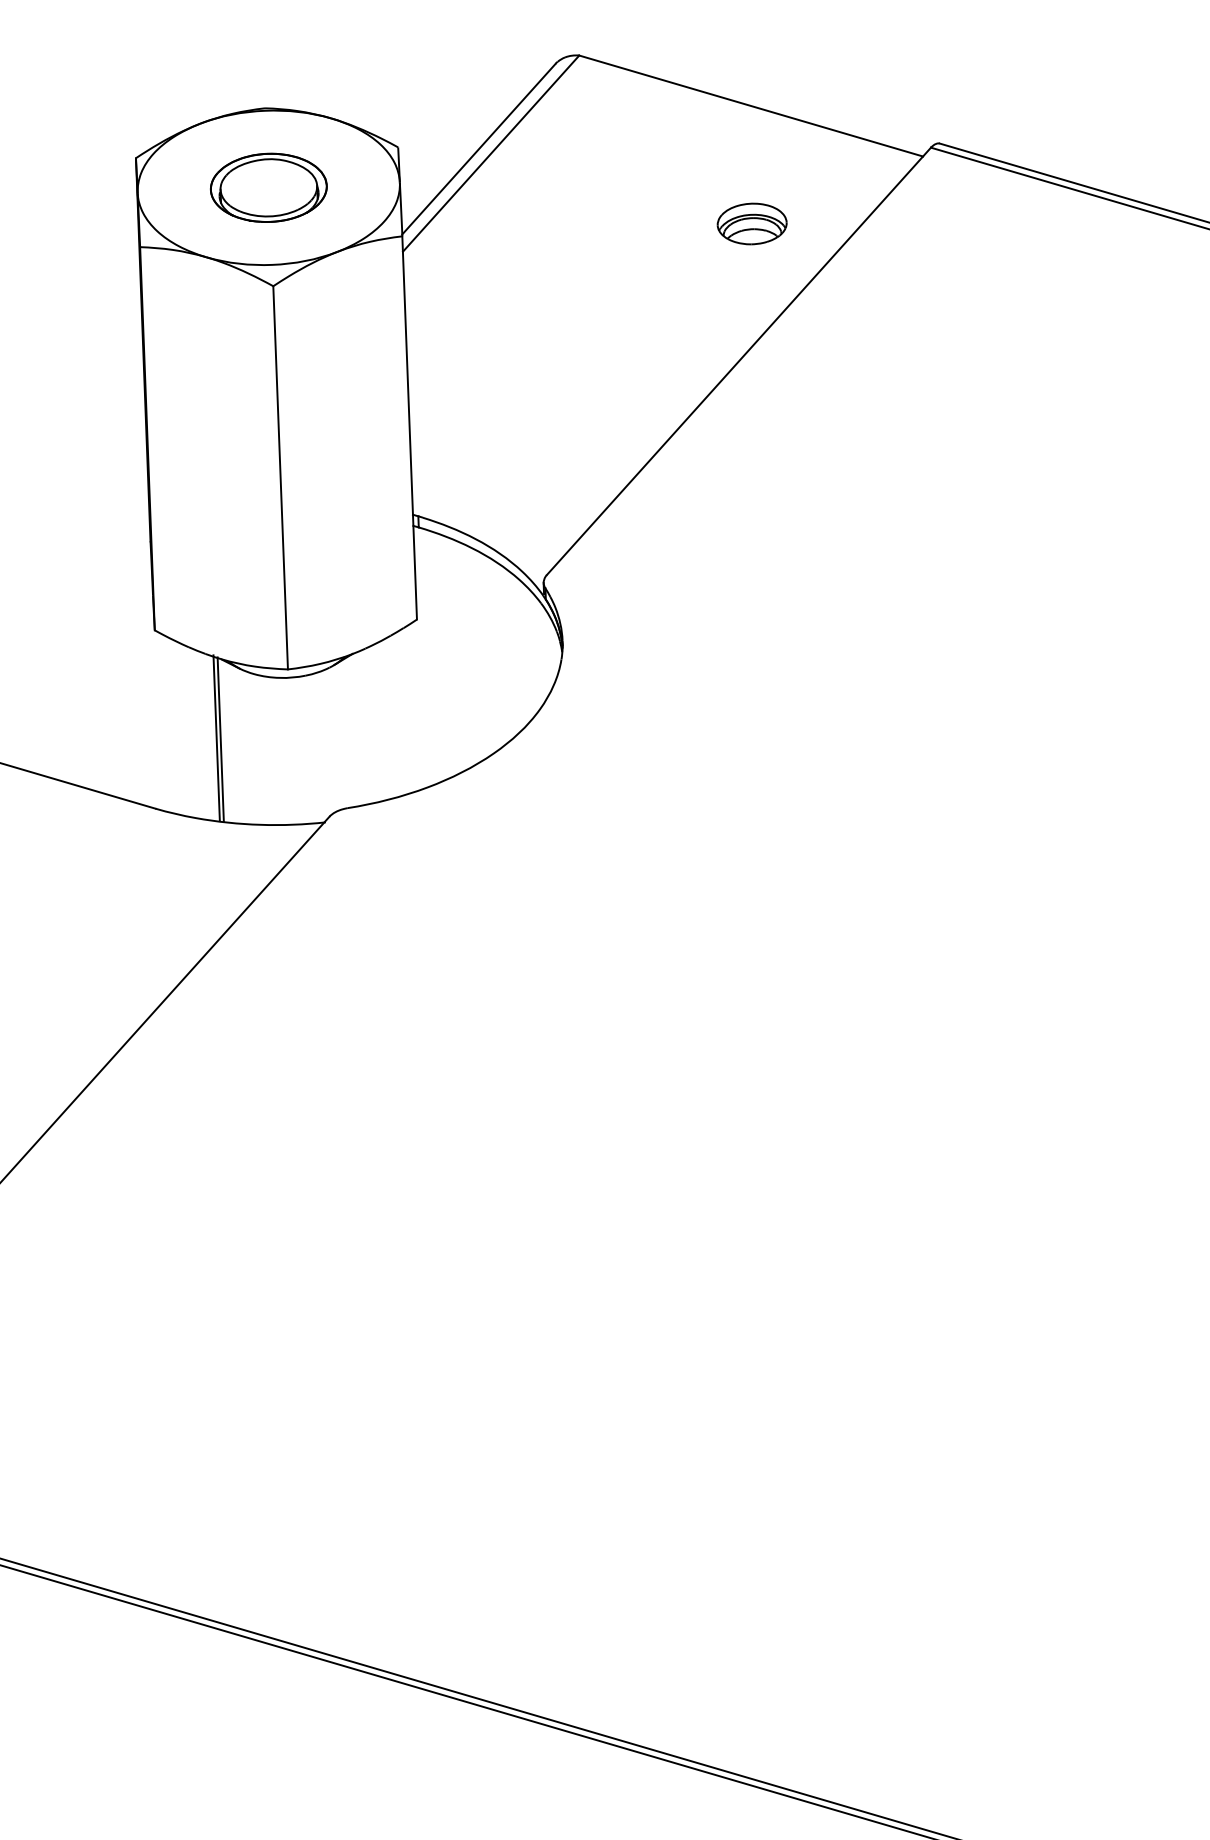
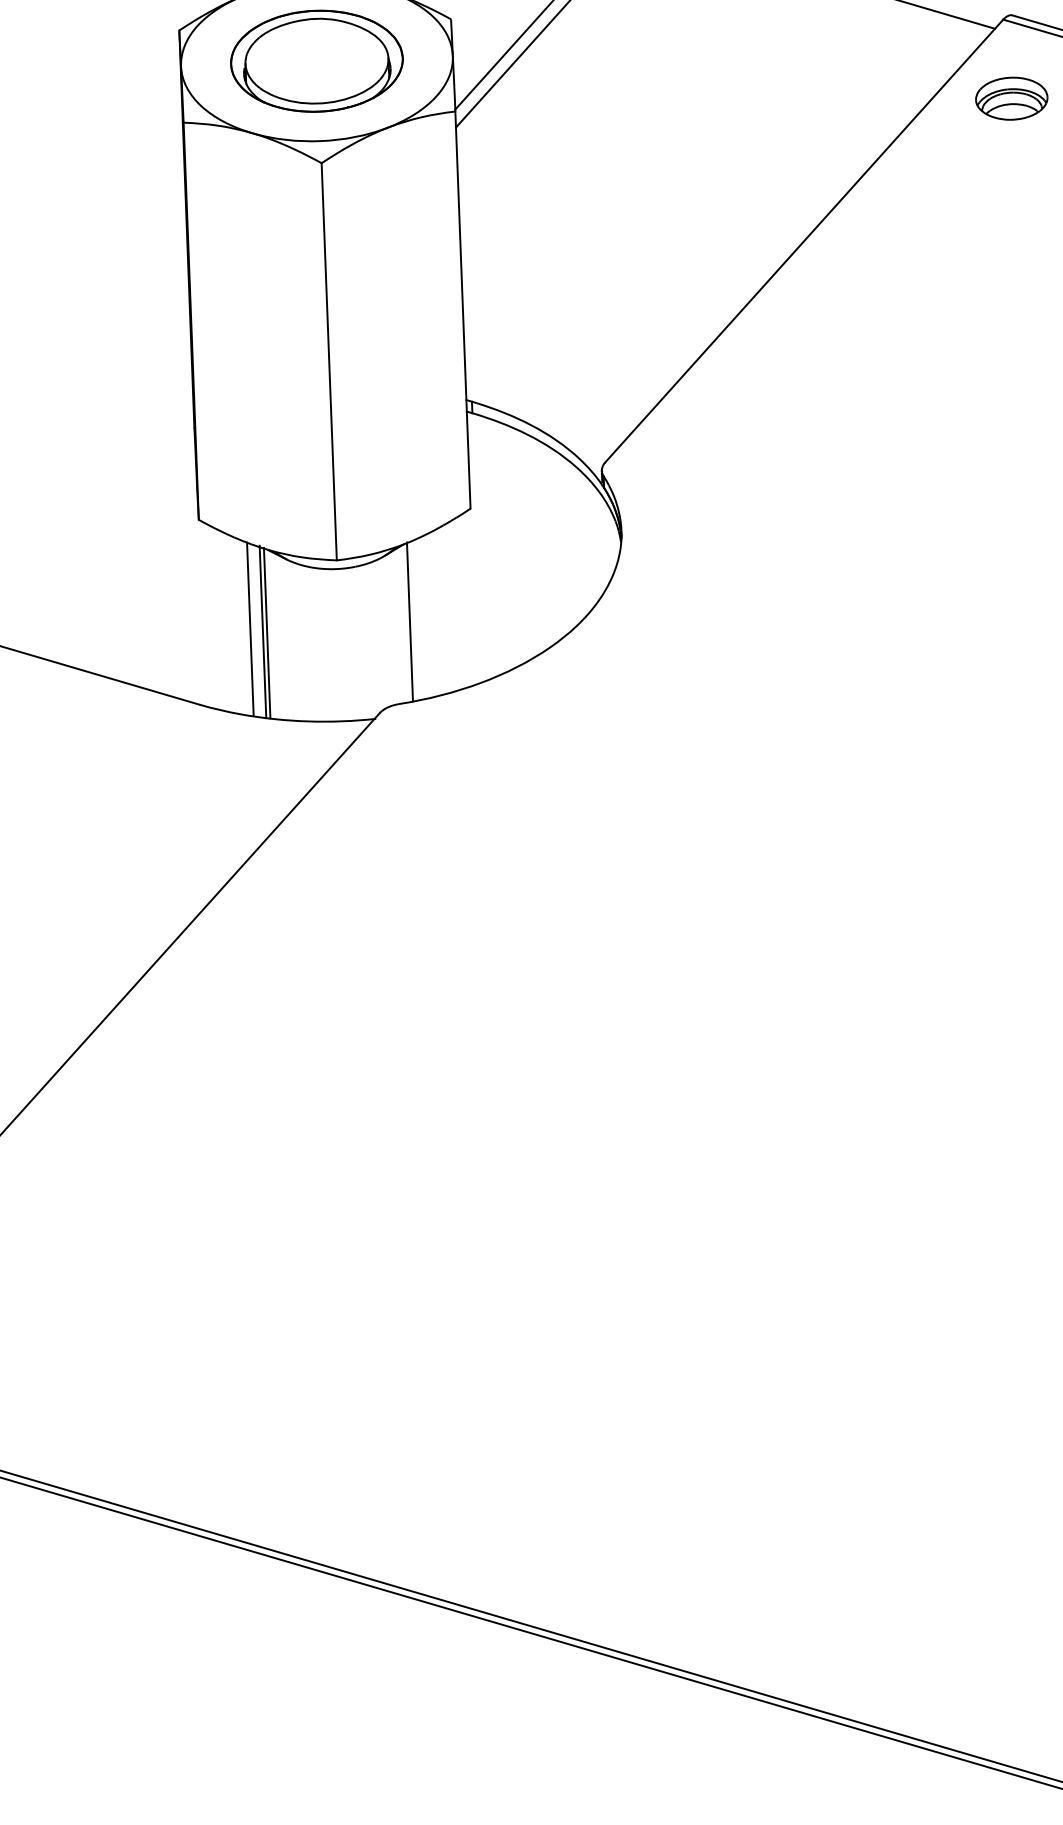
part: (268, 187) -> (316, 60), size x1.43
part: (751, 223) -> (1011, 98), moved
line: (358, 728) -> (409, 621), added
line: (204, 735) -> (250, 628), added

